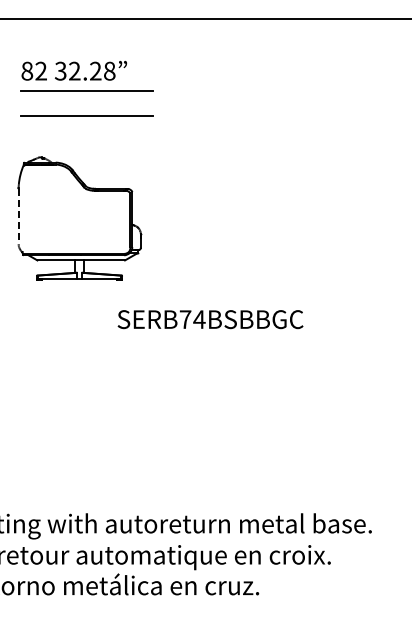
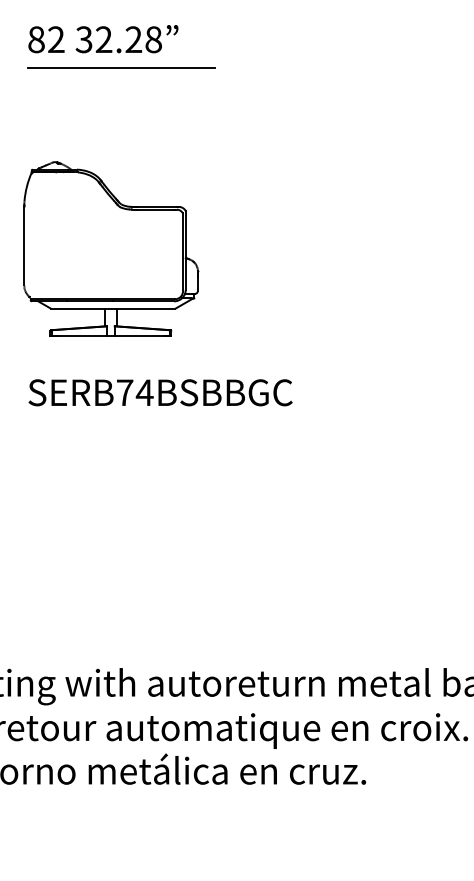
line: (86, 115) -> (120, 102), removed
line: (18, 216) -> (24, 246), dashed -> solid
text: (210, 319) -> (160, 392), moved

